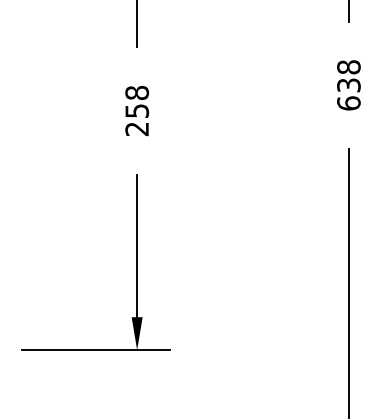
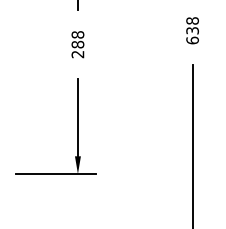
text: (136, 110) -> (77, 44), 258 -> 288

